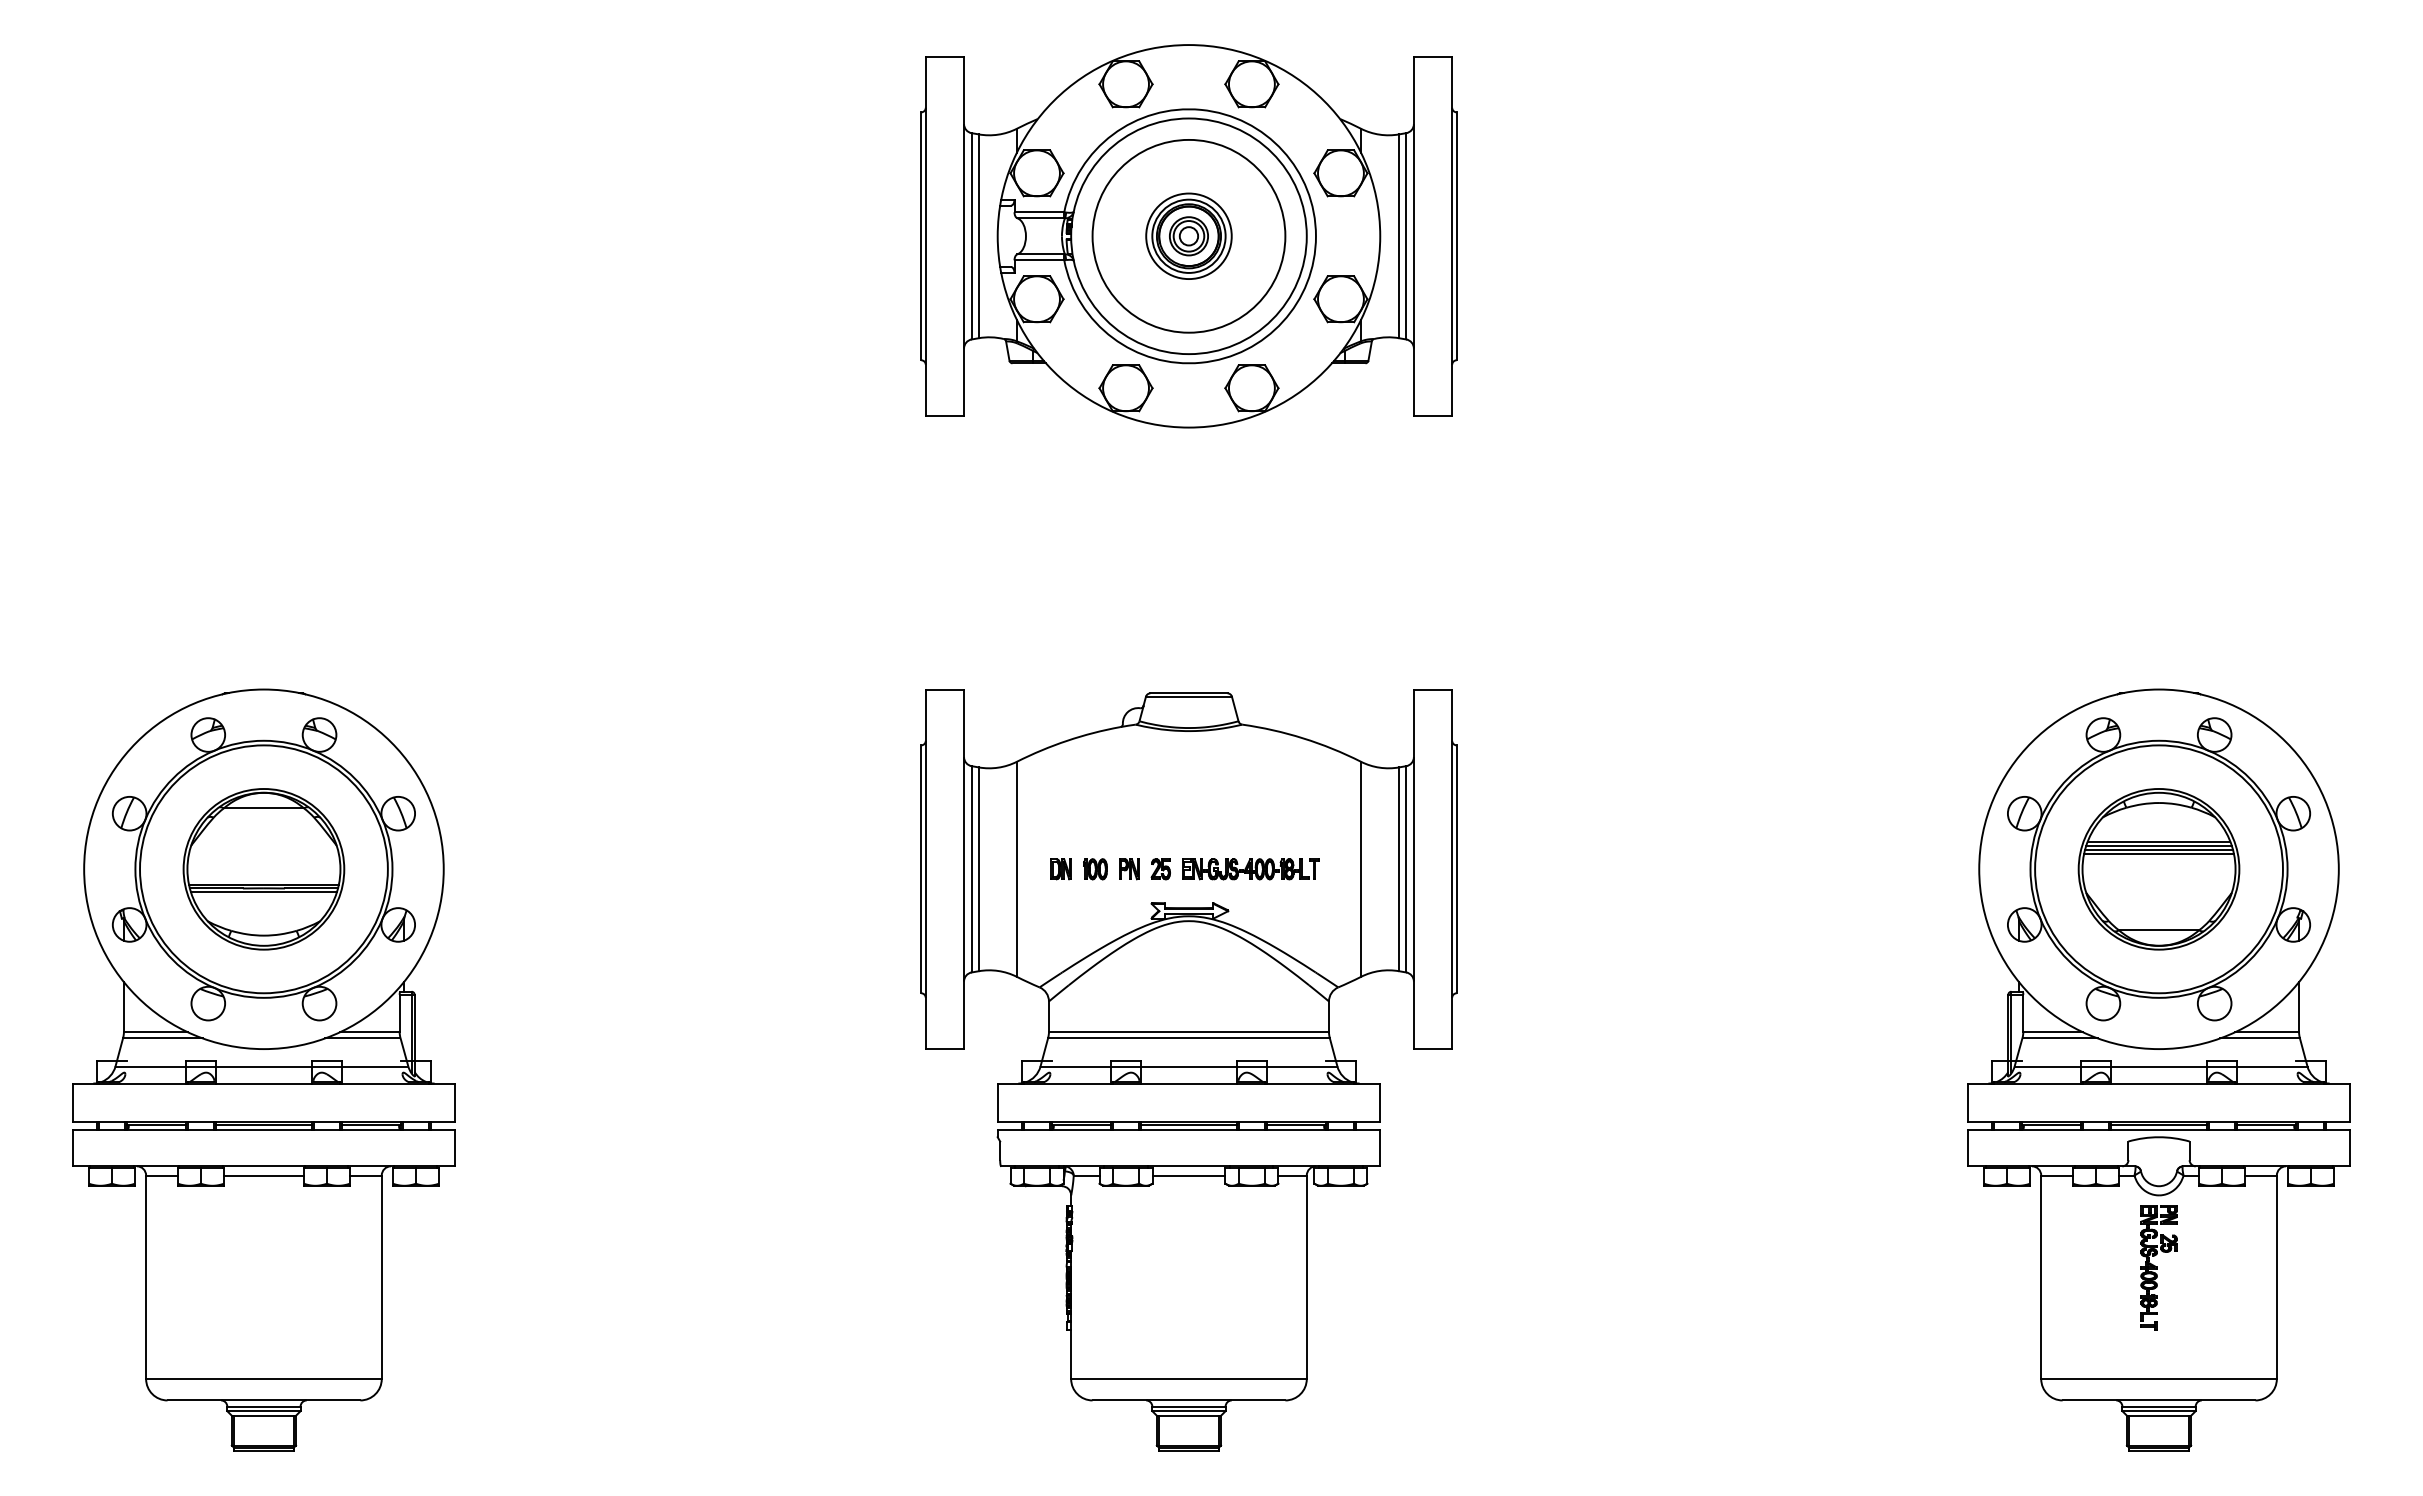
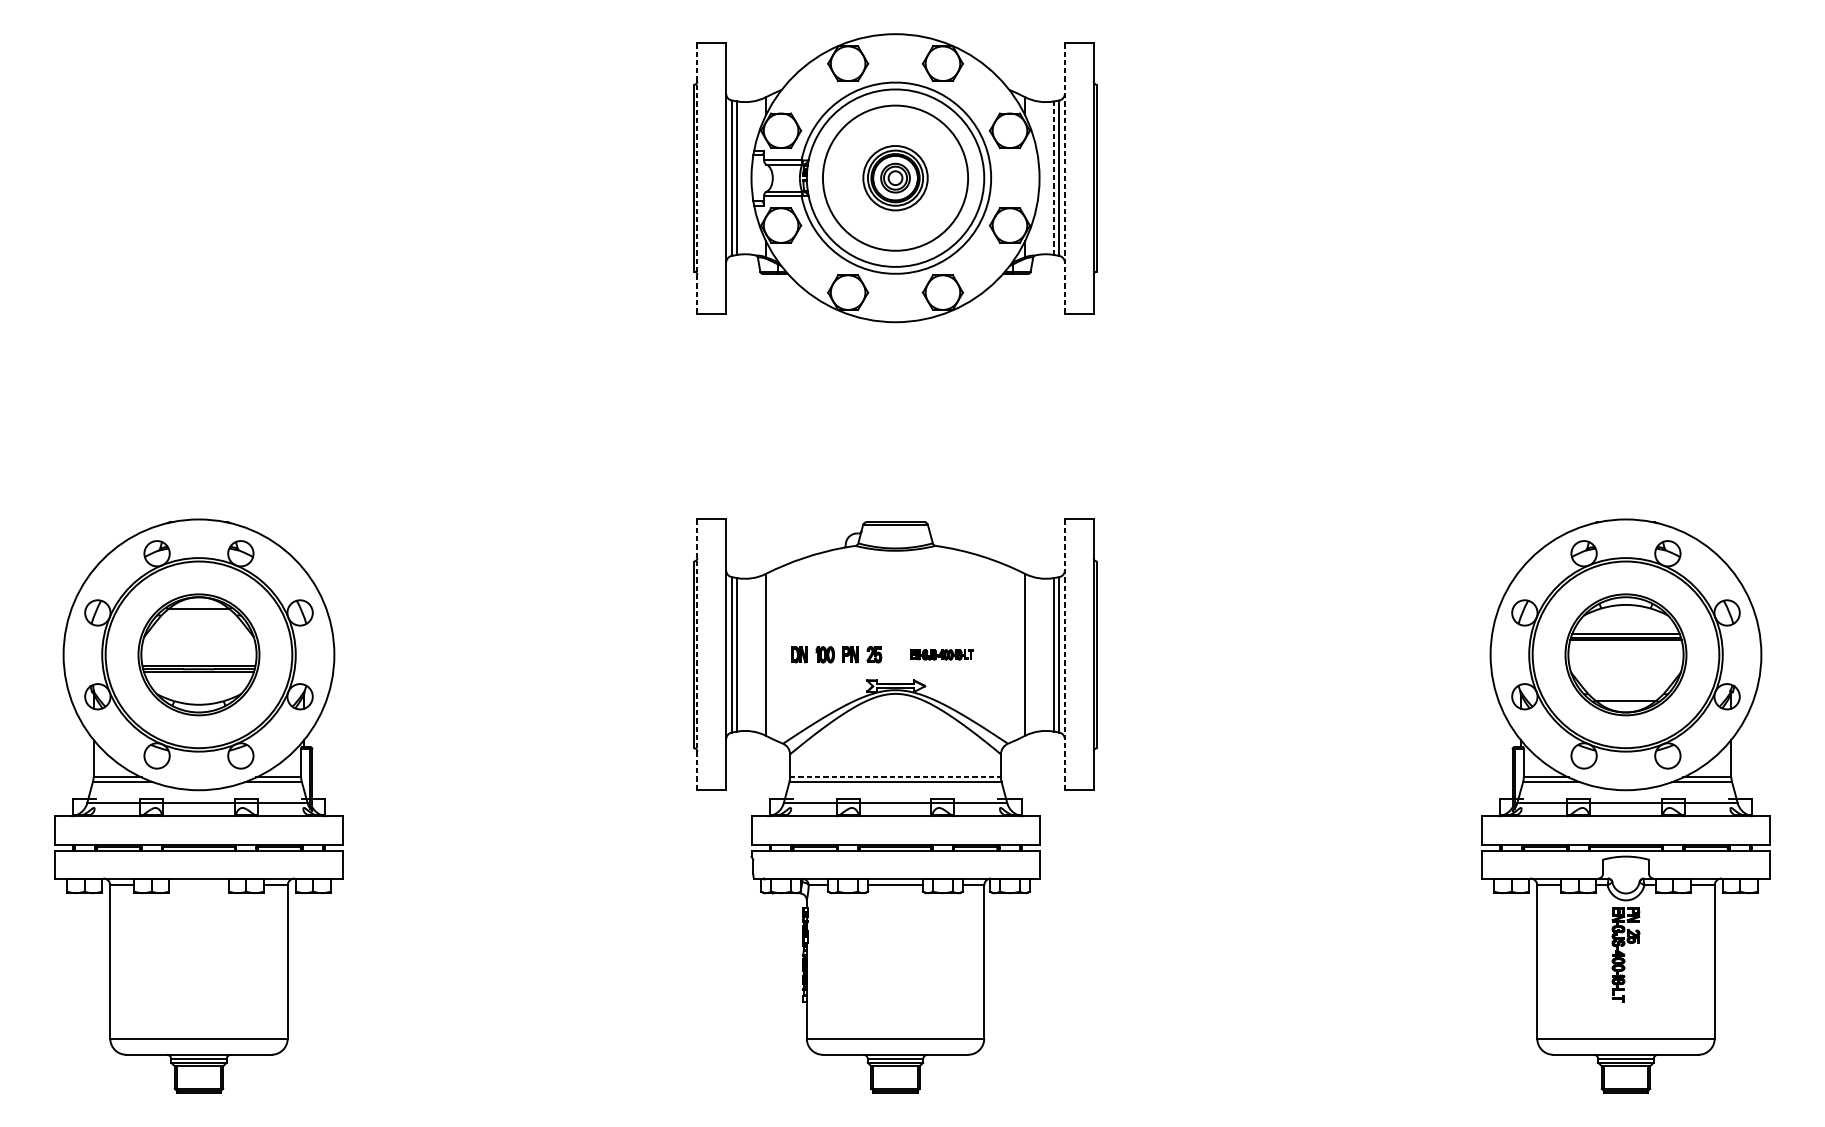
line: (925, 236) -> (697, 178), solid -> dashed
line: (1399, 236) -> (1054, 178), solid -> dashed
line: (1413, 236) -> (1064, 178), solid -> dashed
line: (2158, 854) -> (1625, 643), removed
line: (925, 869) -> (697, 654), solid -> dashed
part: (1250, 869) -> (941, 654), size x0.6
line: (1413, 869) -> (1064, 654), solid -> dashed
line: (1189, 1031) -> (895, 776), solid -> dashed
line: (263, 1175) -> (198, 885), removed

